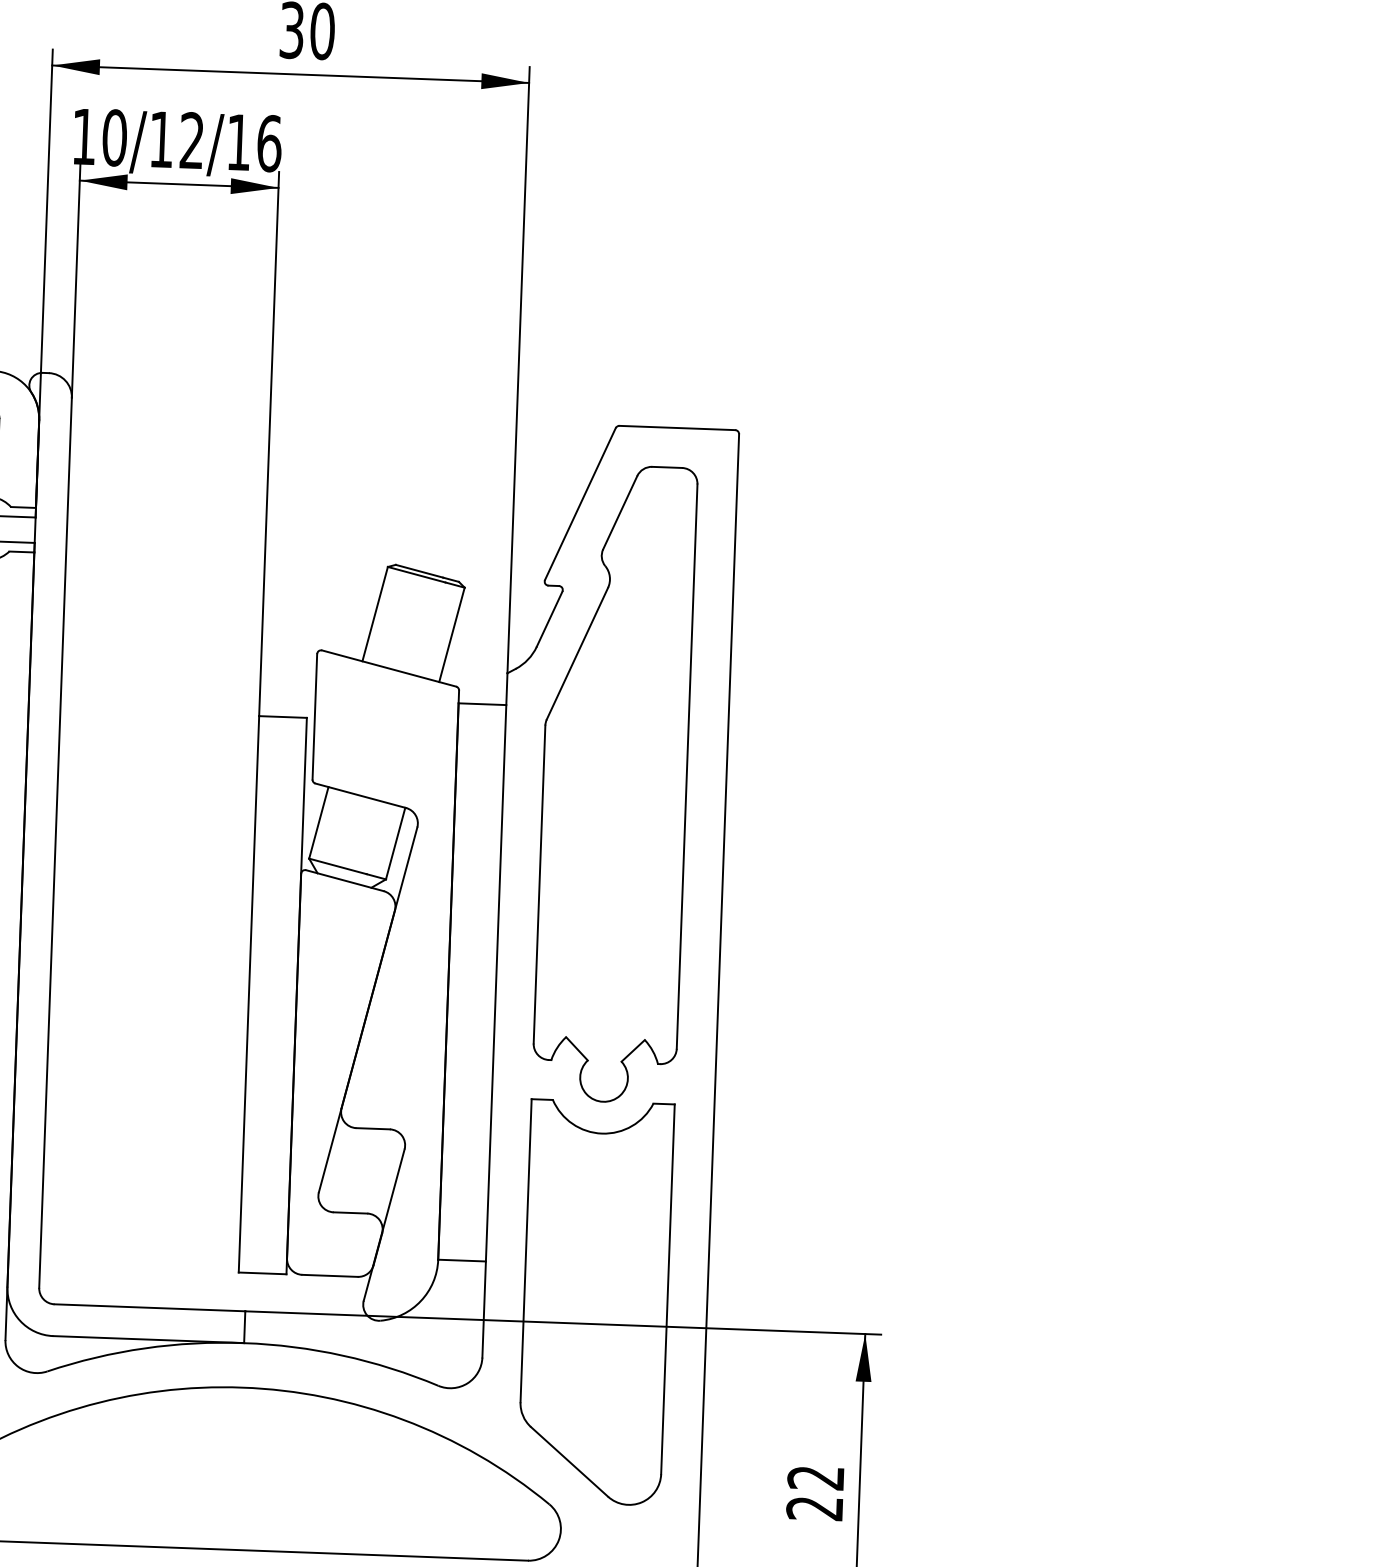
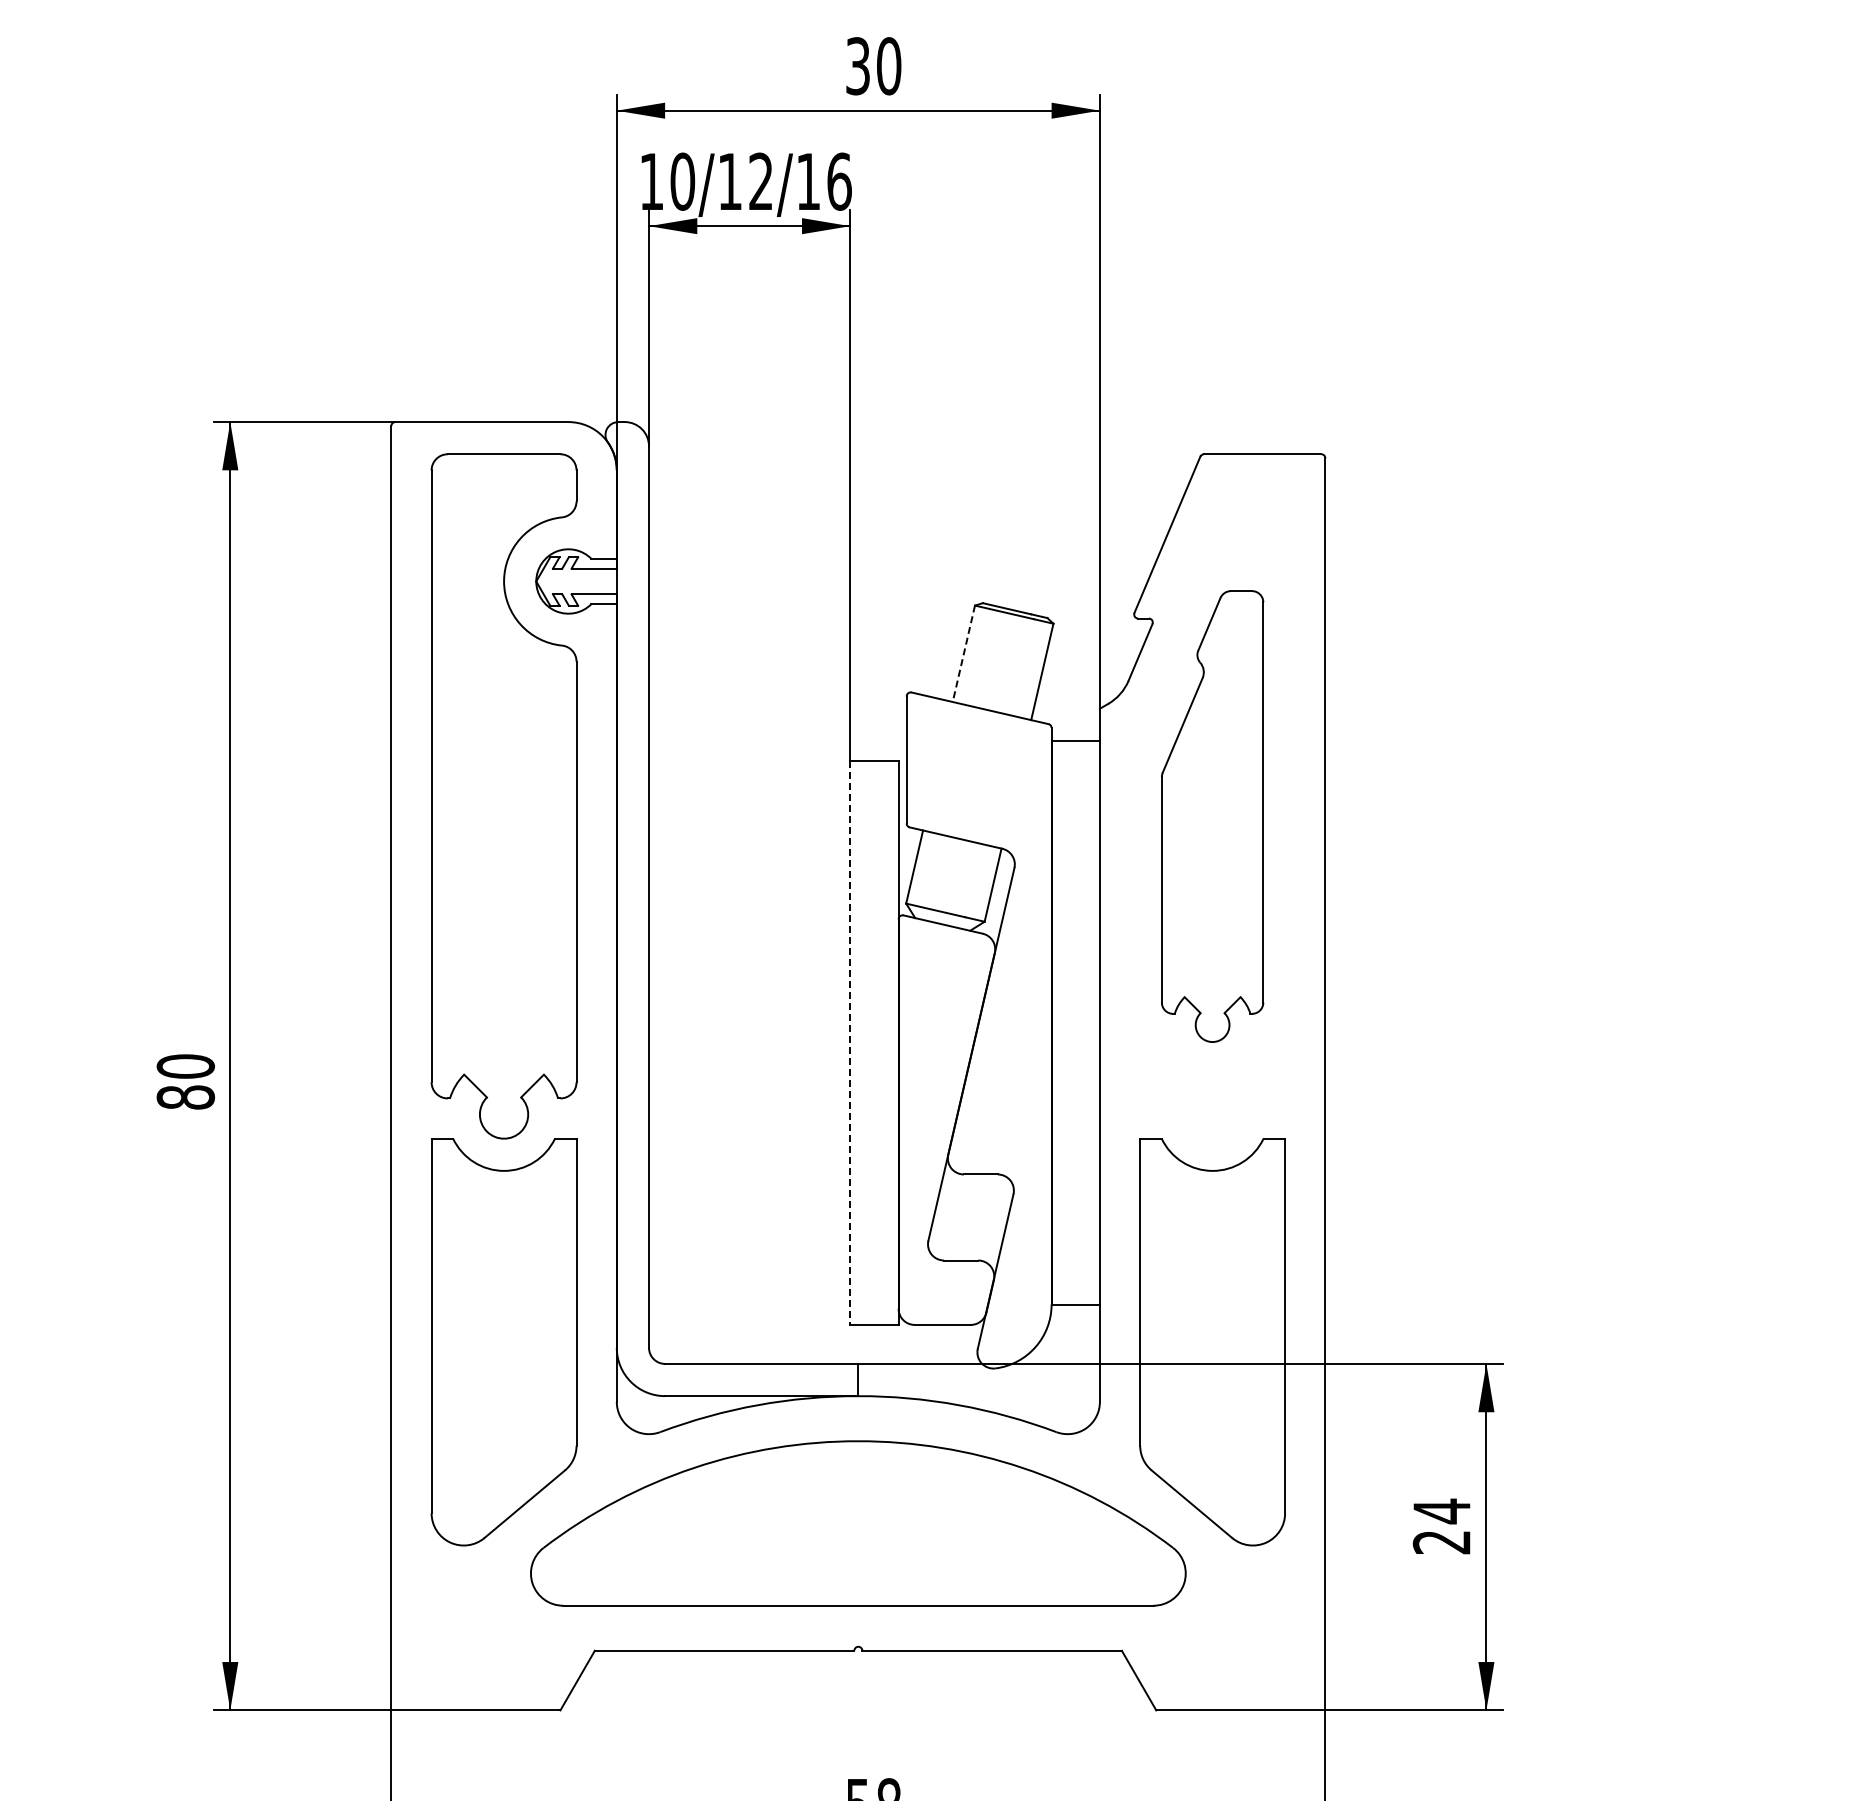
line: (374, 614) -> (963, 654), solid -> dashed
part: (614, 783) -> (1212, 816), size x0.7
line: (249, 994) -> (850, 1043), solid -> dashed
text: (815, 1478) -> (1441, 1511), 22 -> 24

